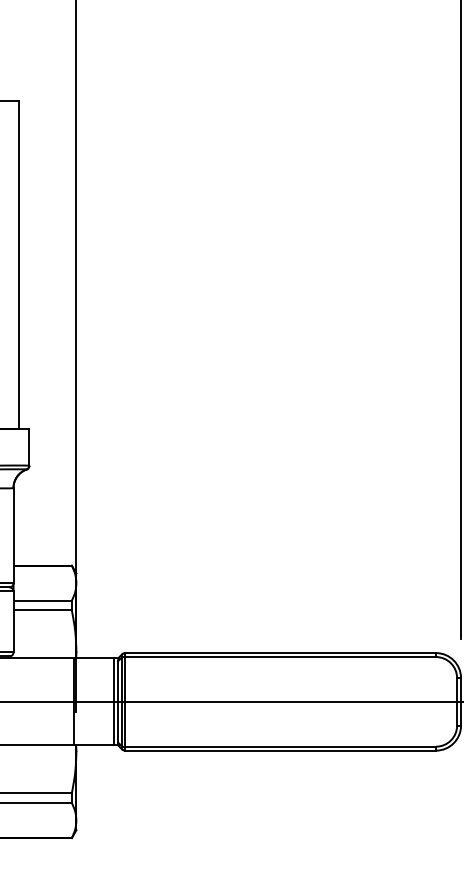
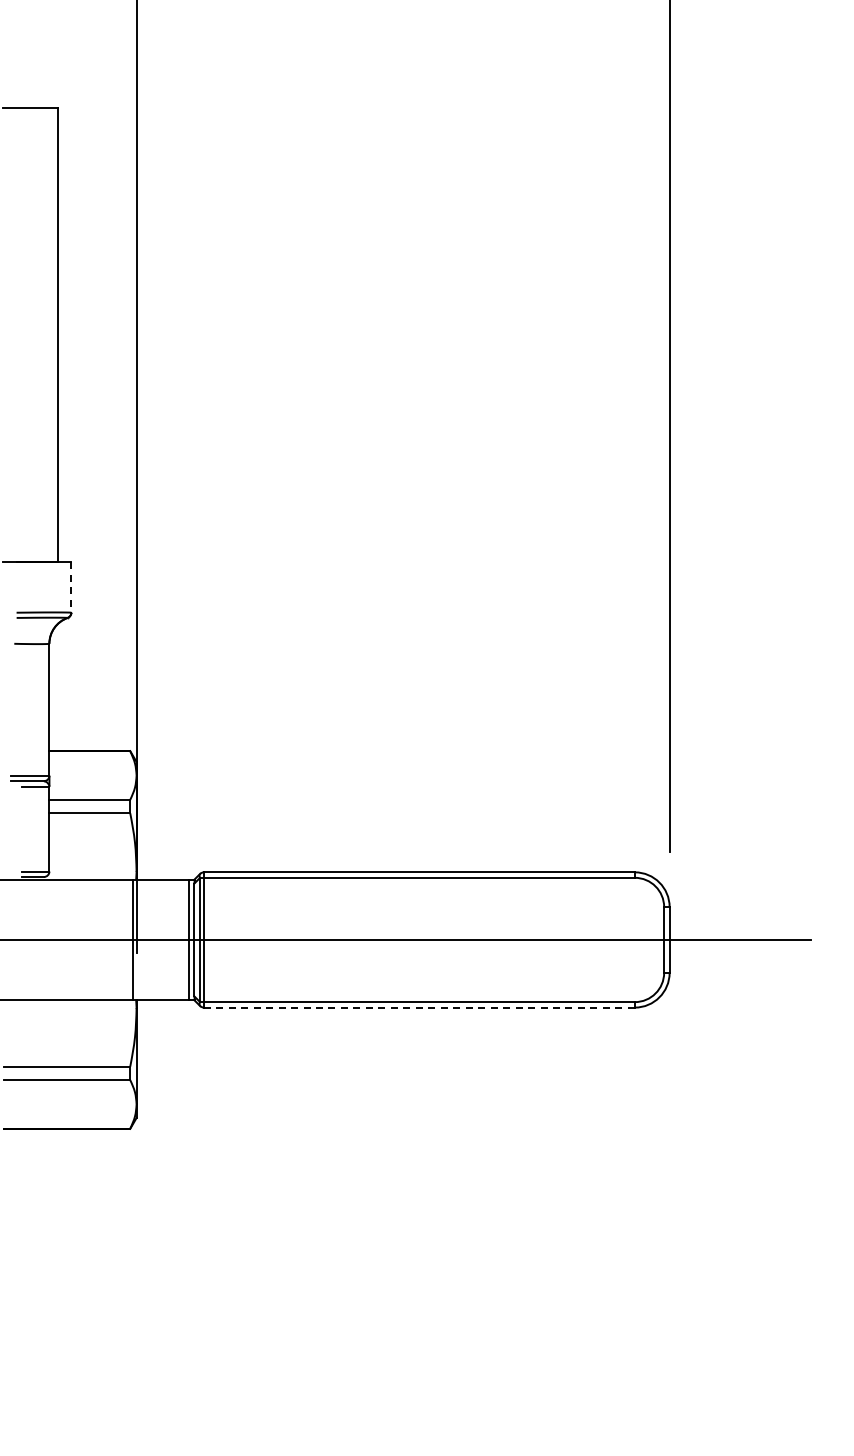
line: (29, 447) -> (71, 587), solid -> dashed
line: (279, 750) -> (418, 1007), solid -> dashed

